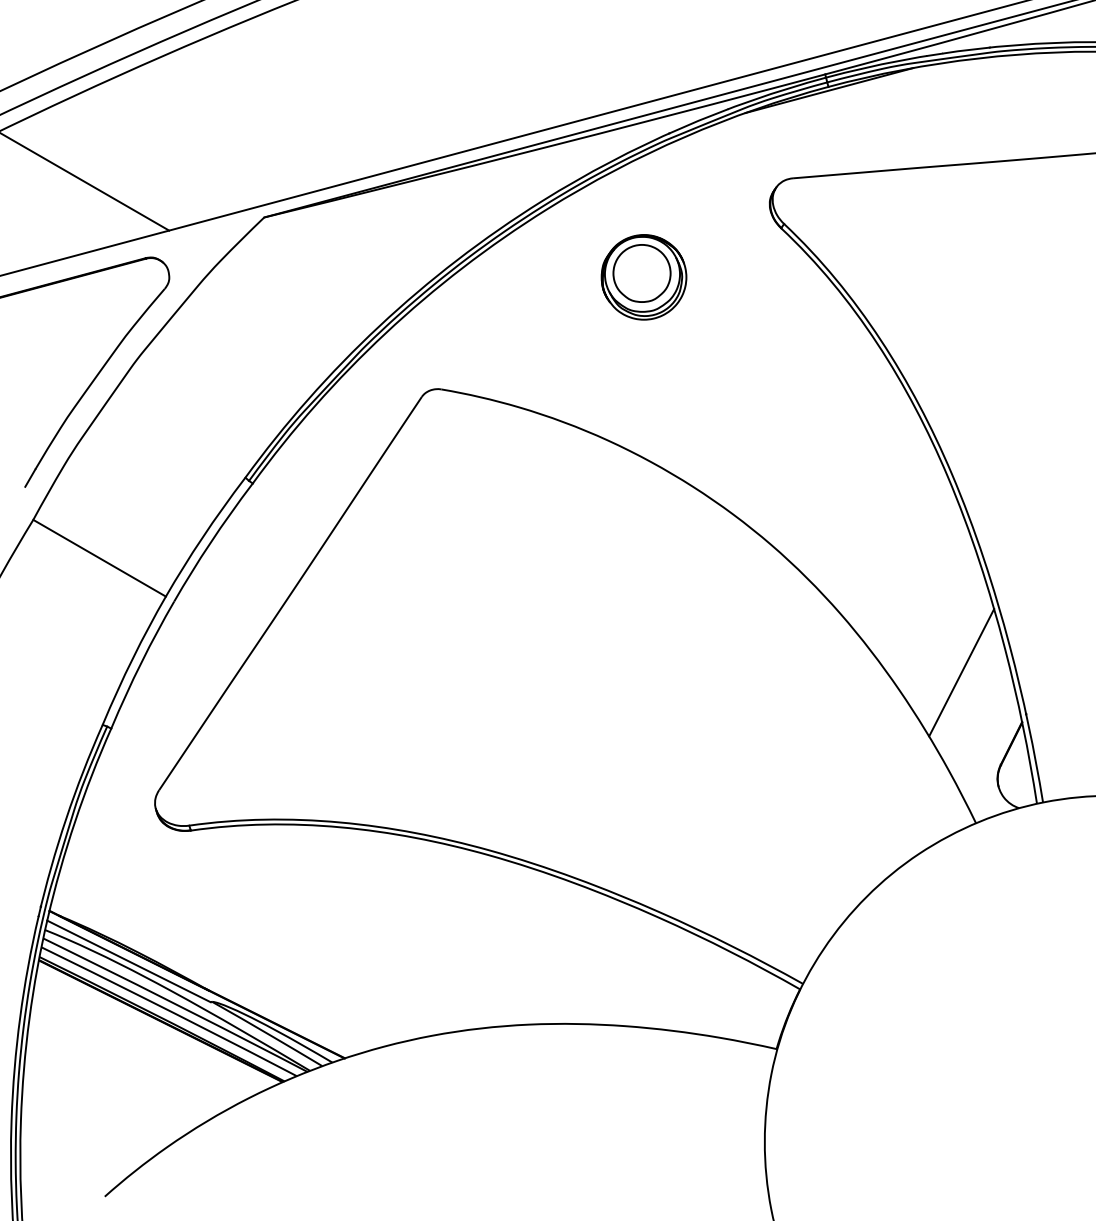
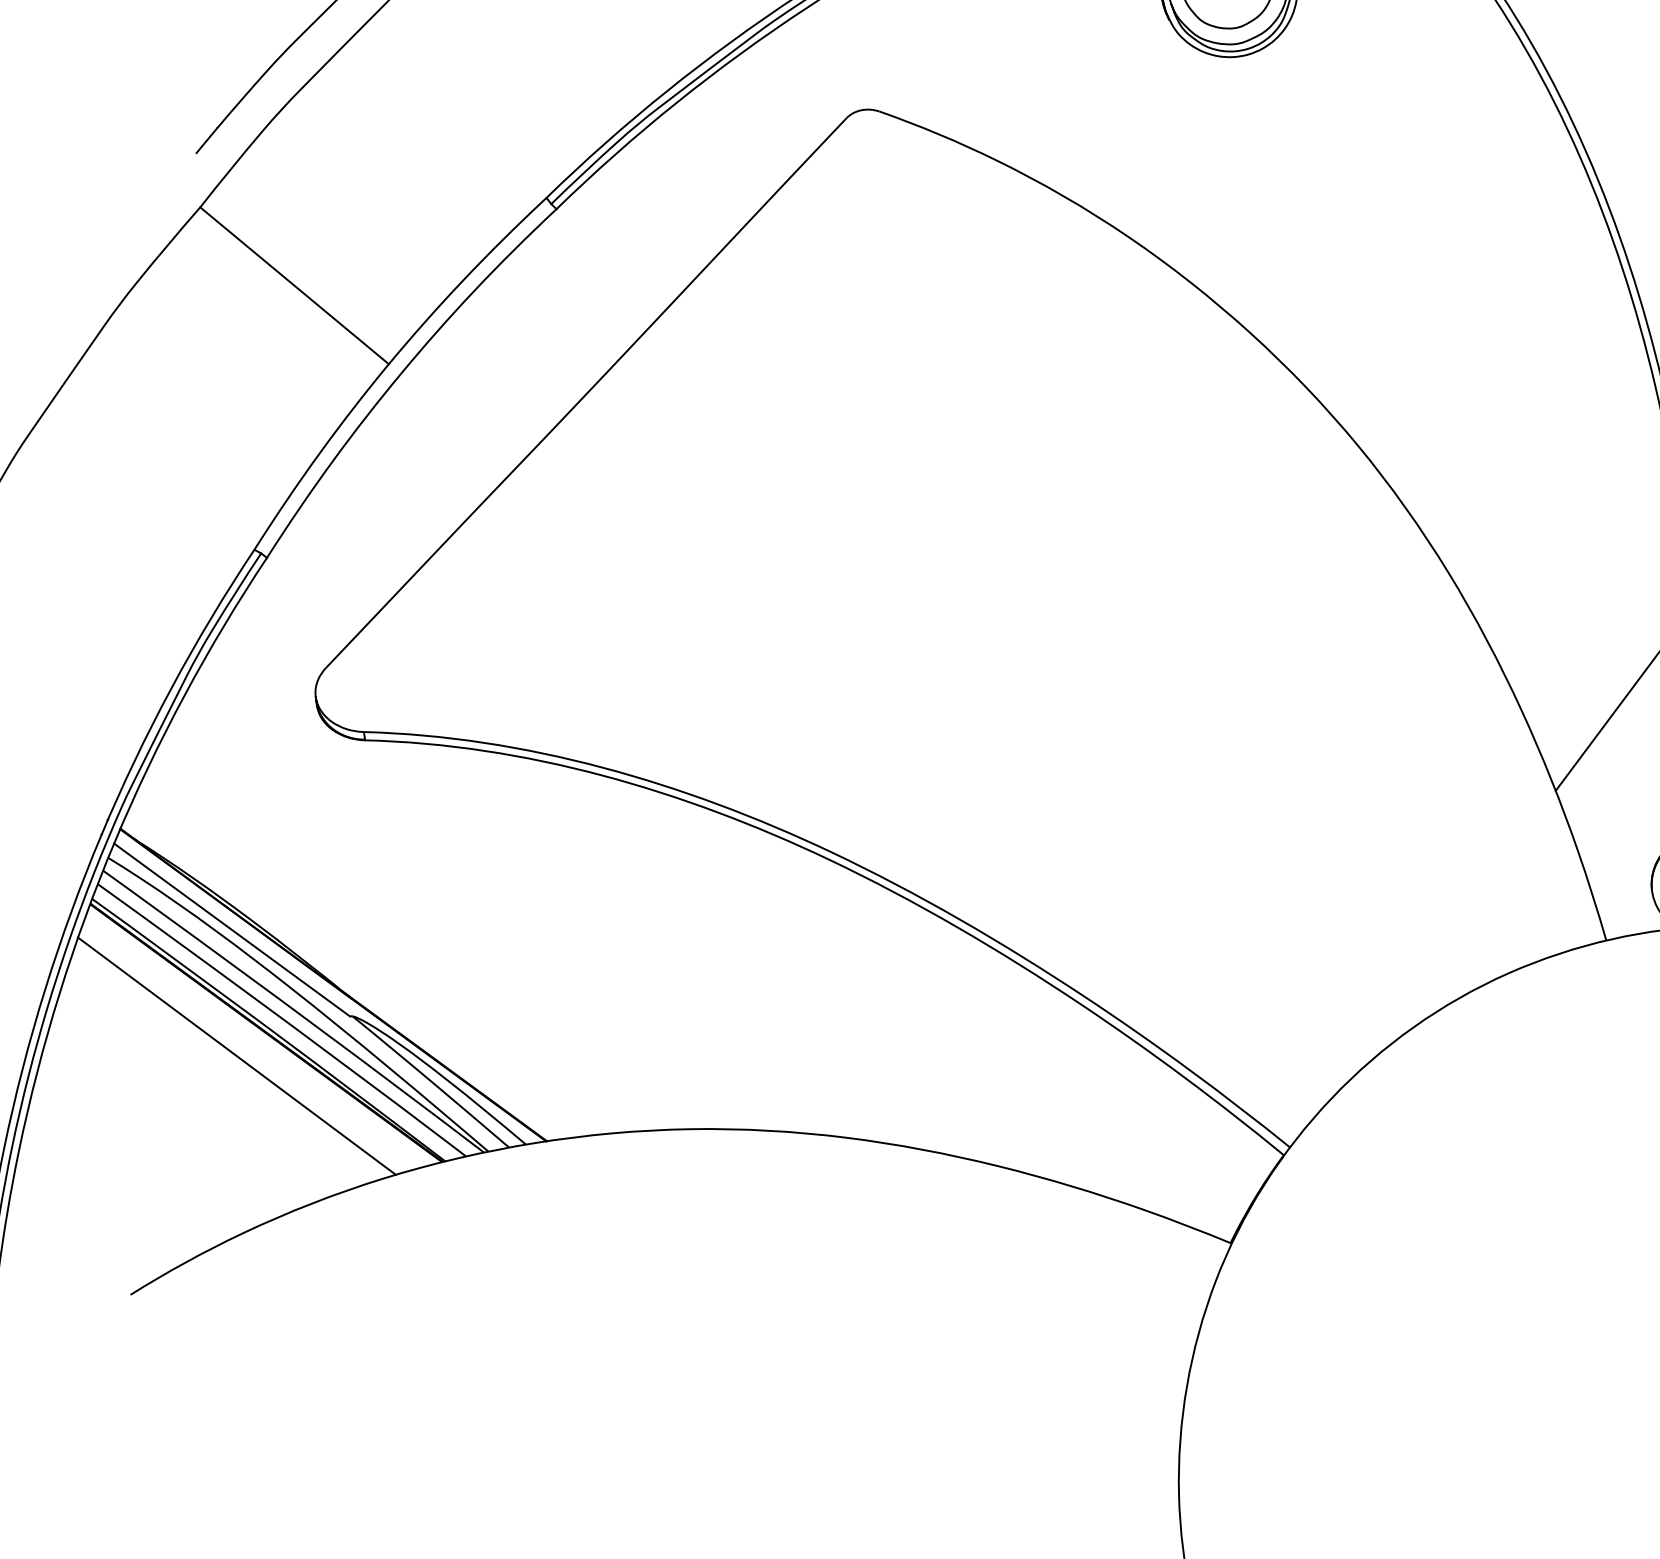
line: (144, 1038) -> (235, 1055), added

